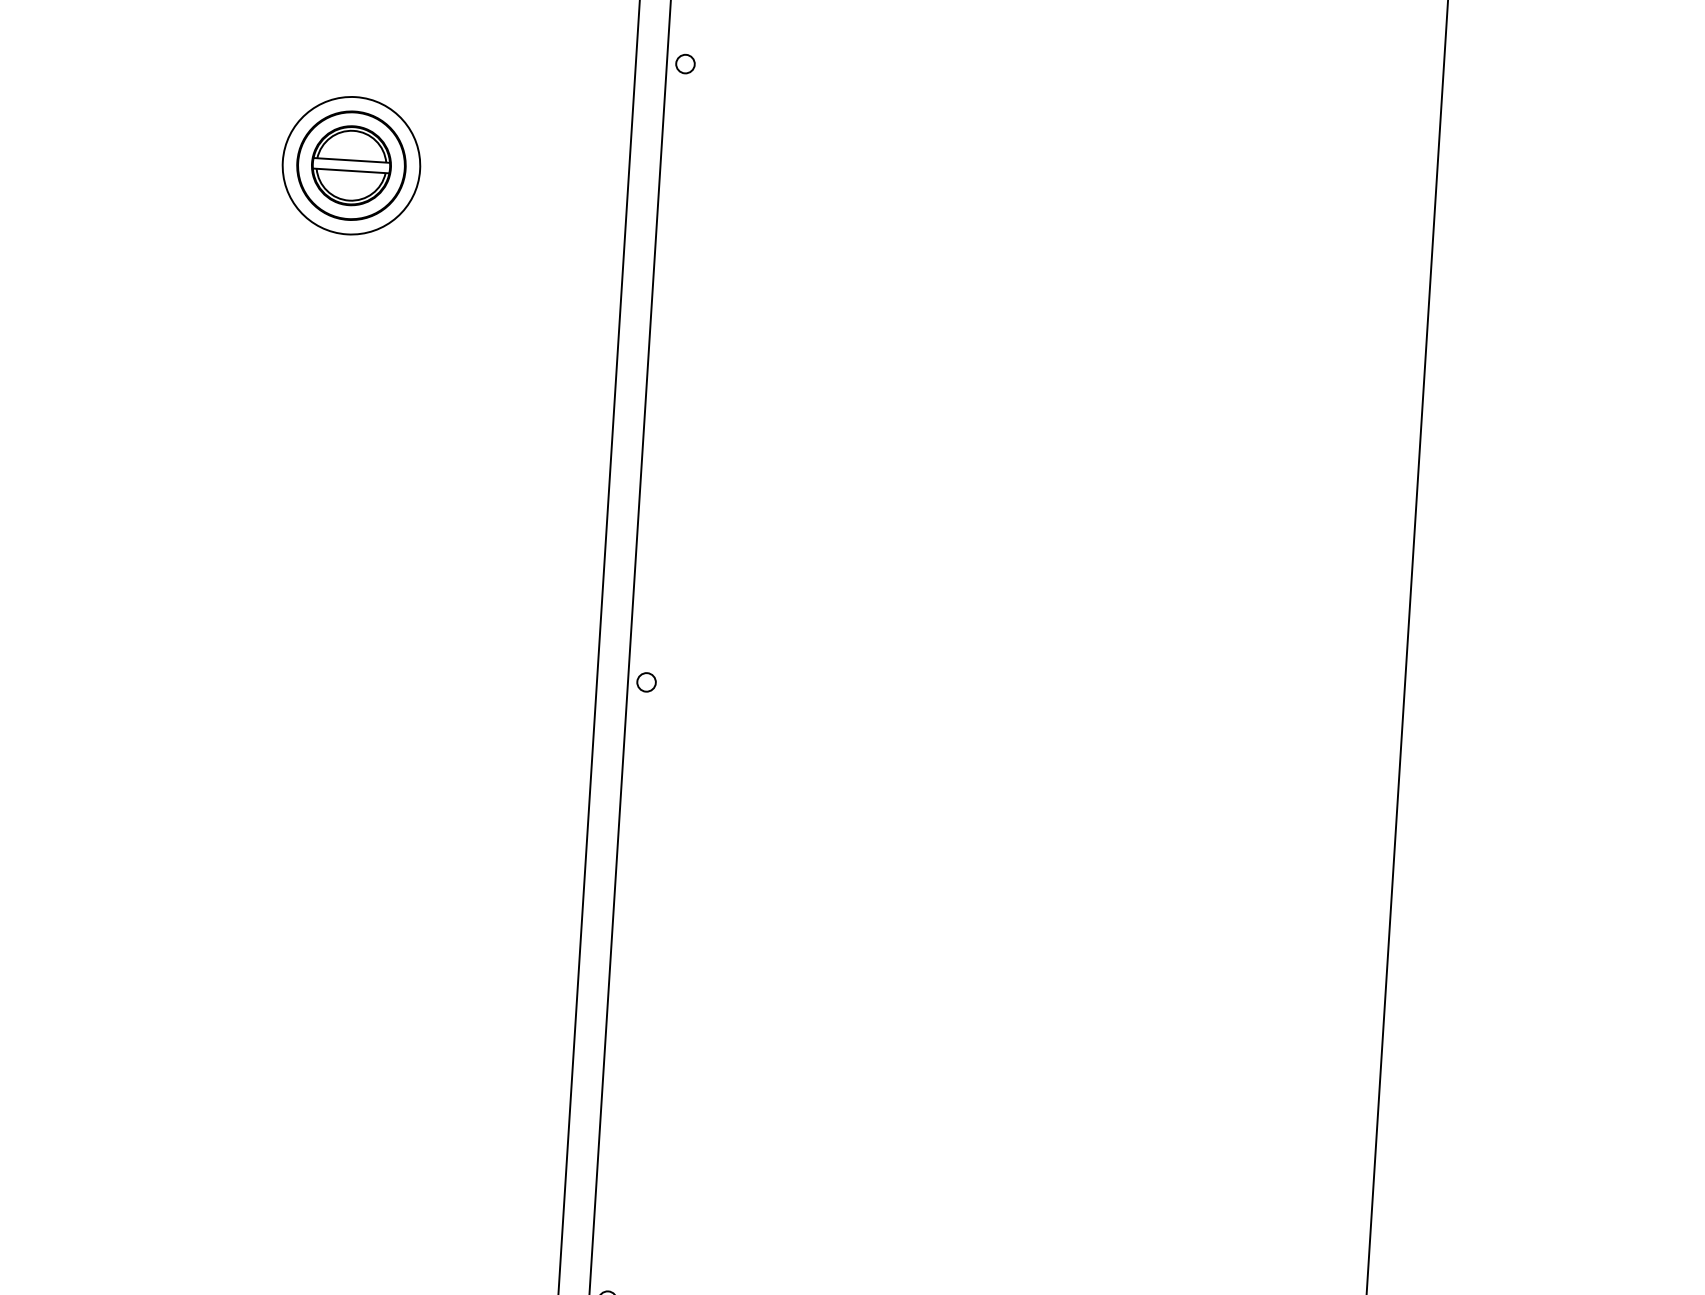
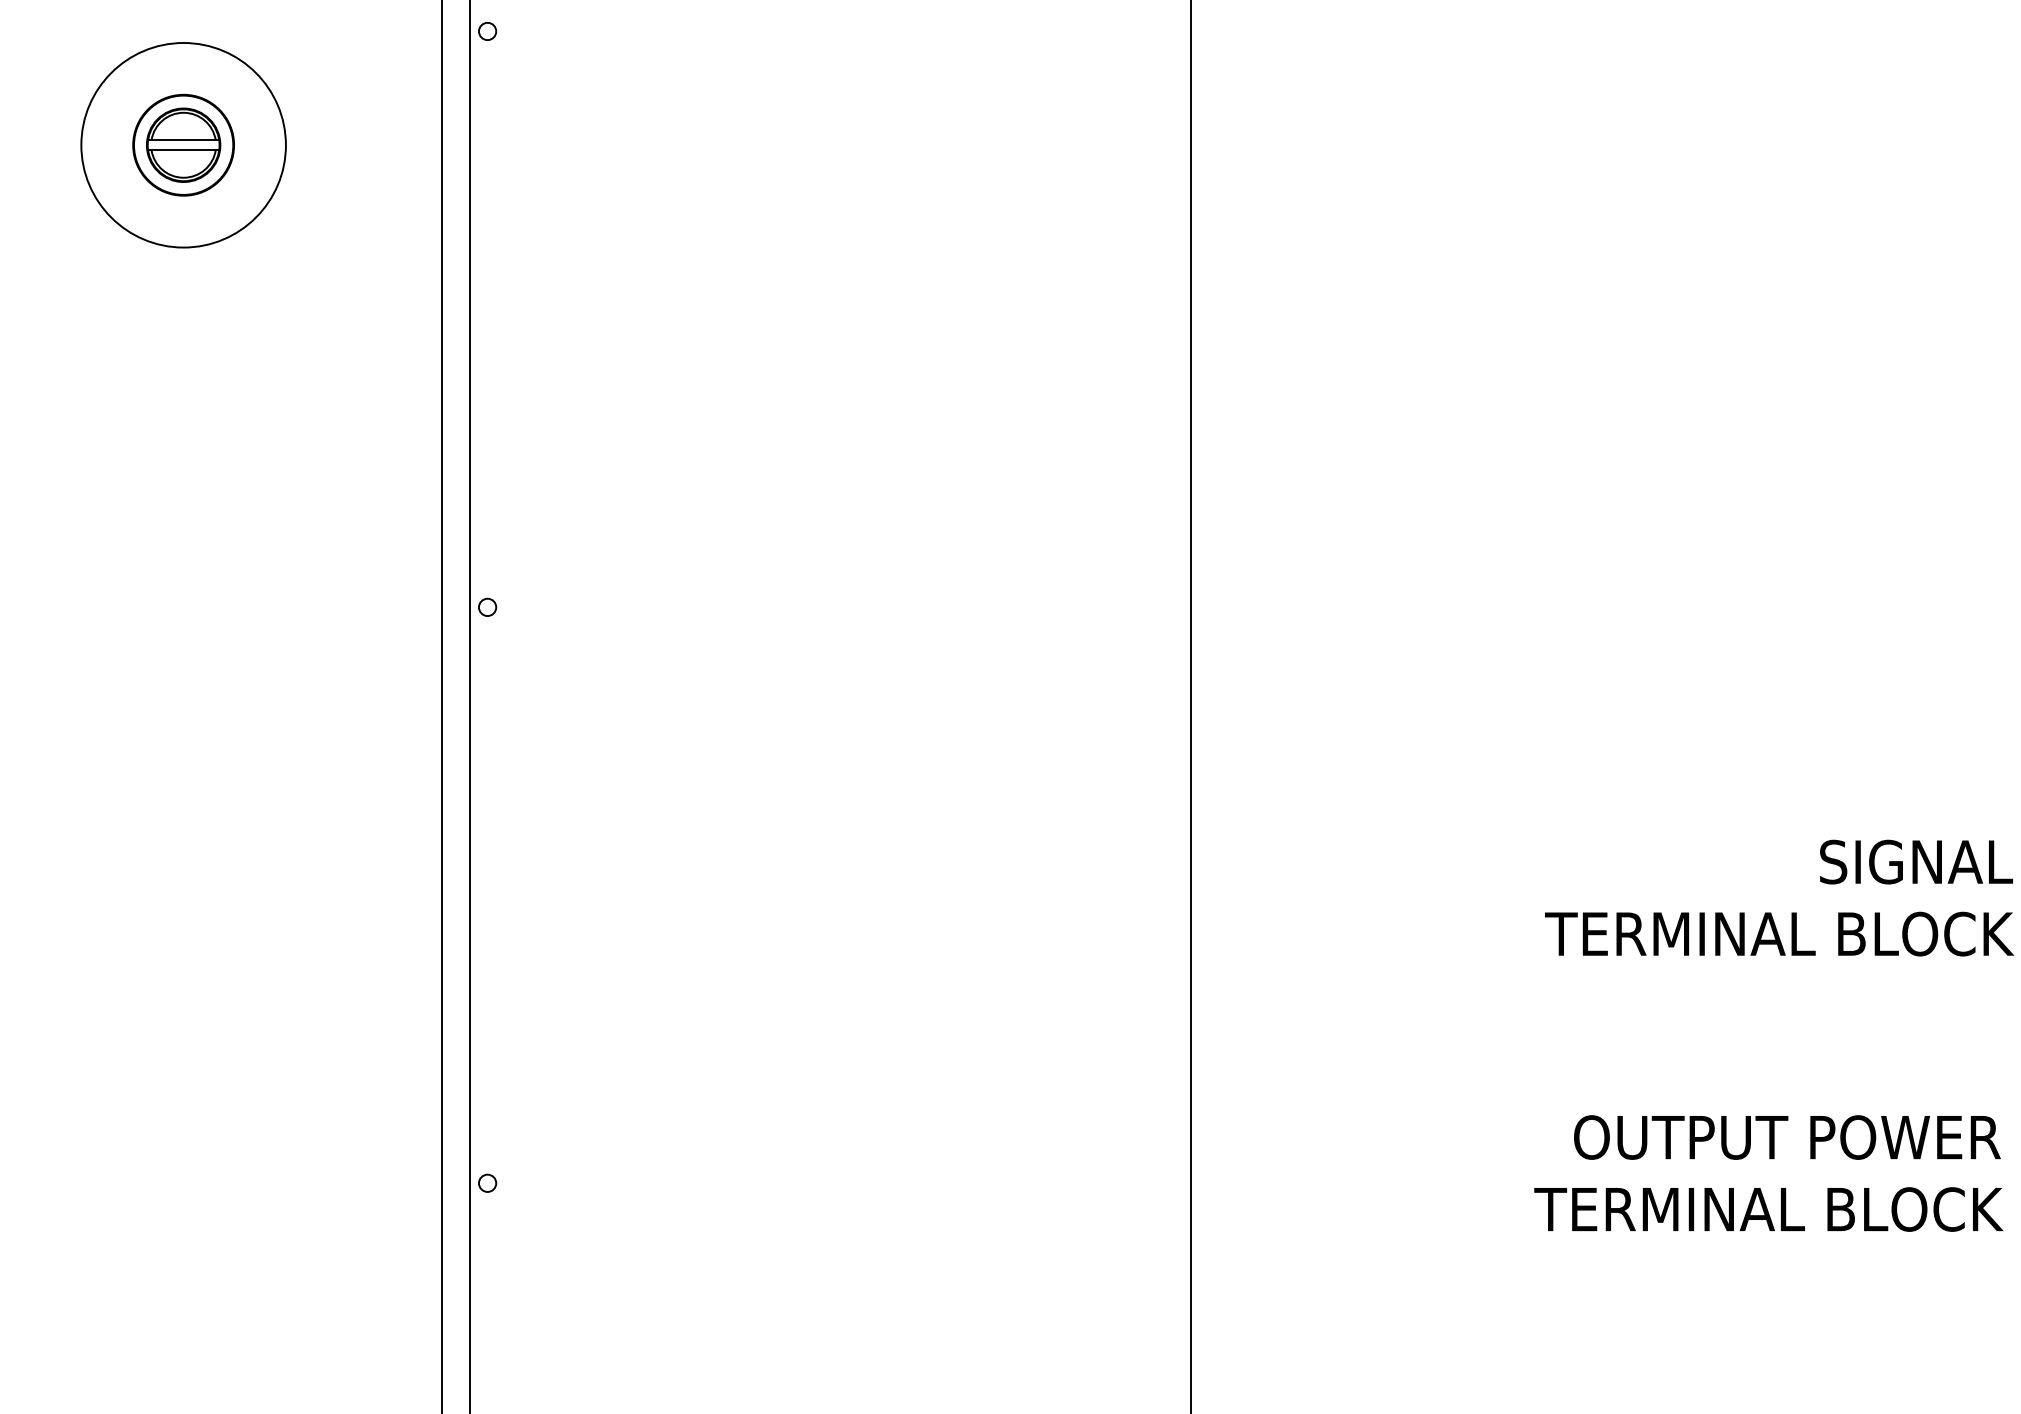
circle: (351, 165) -> (183, 145), size x1.6

